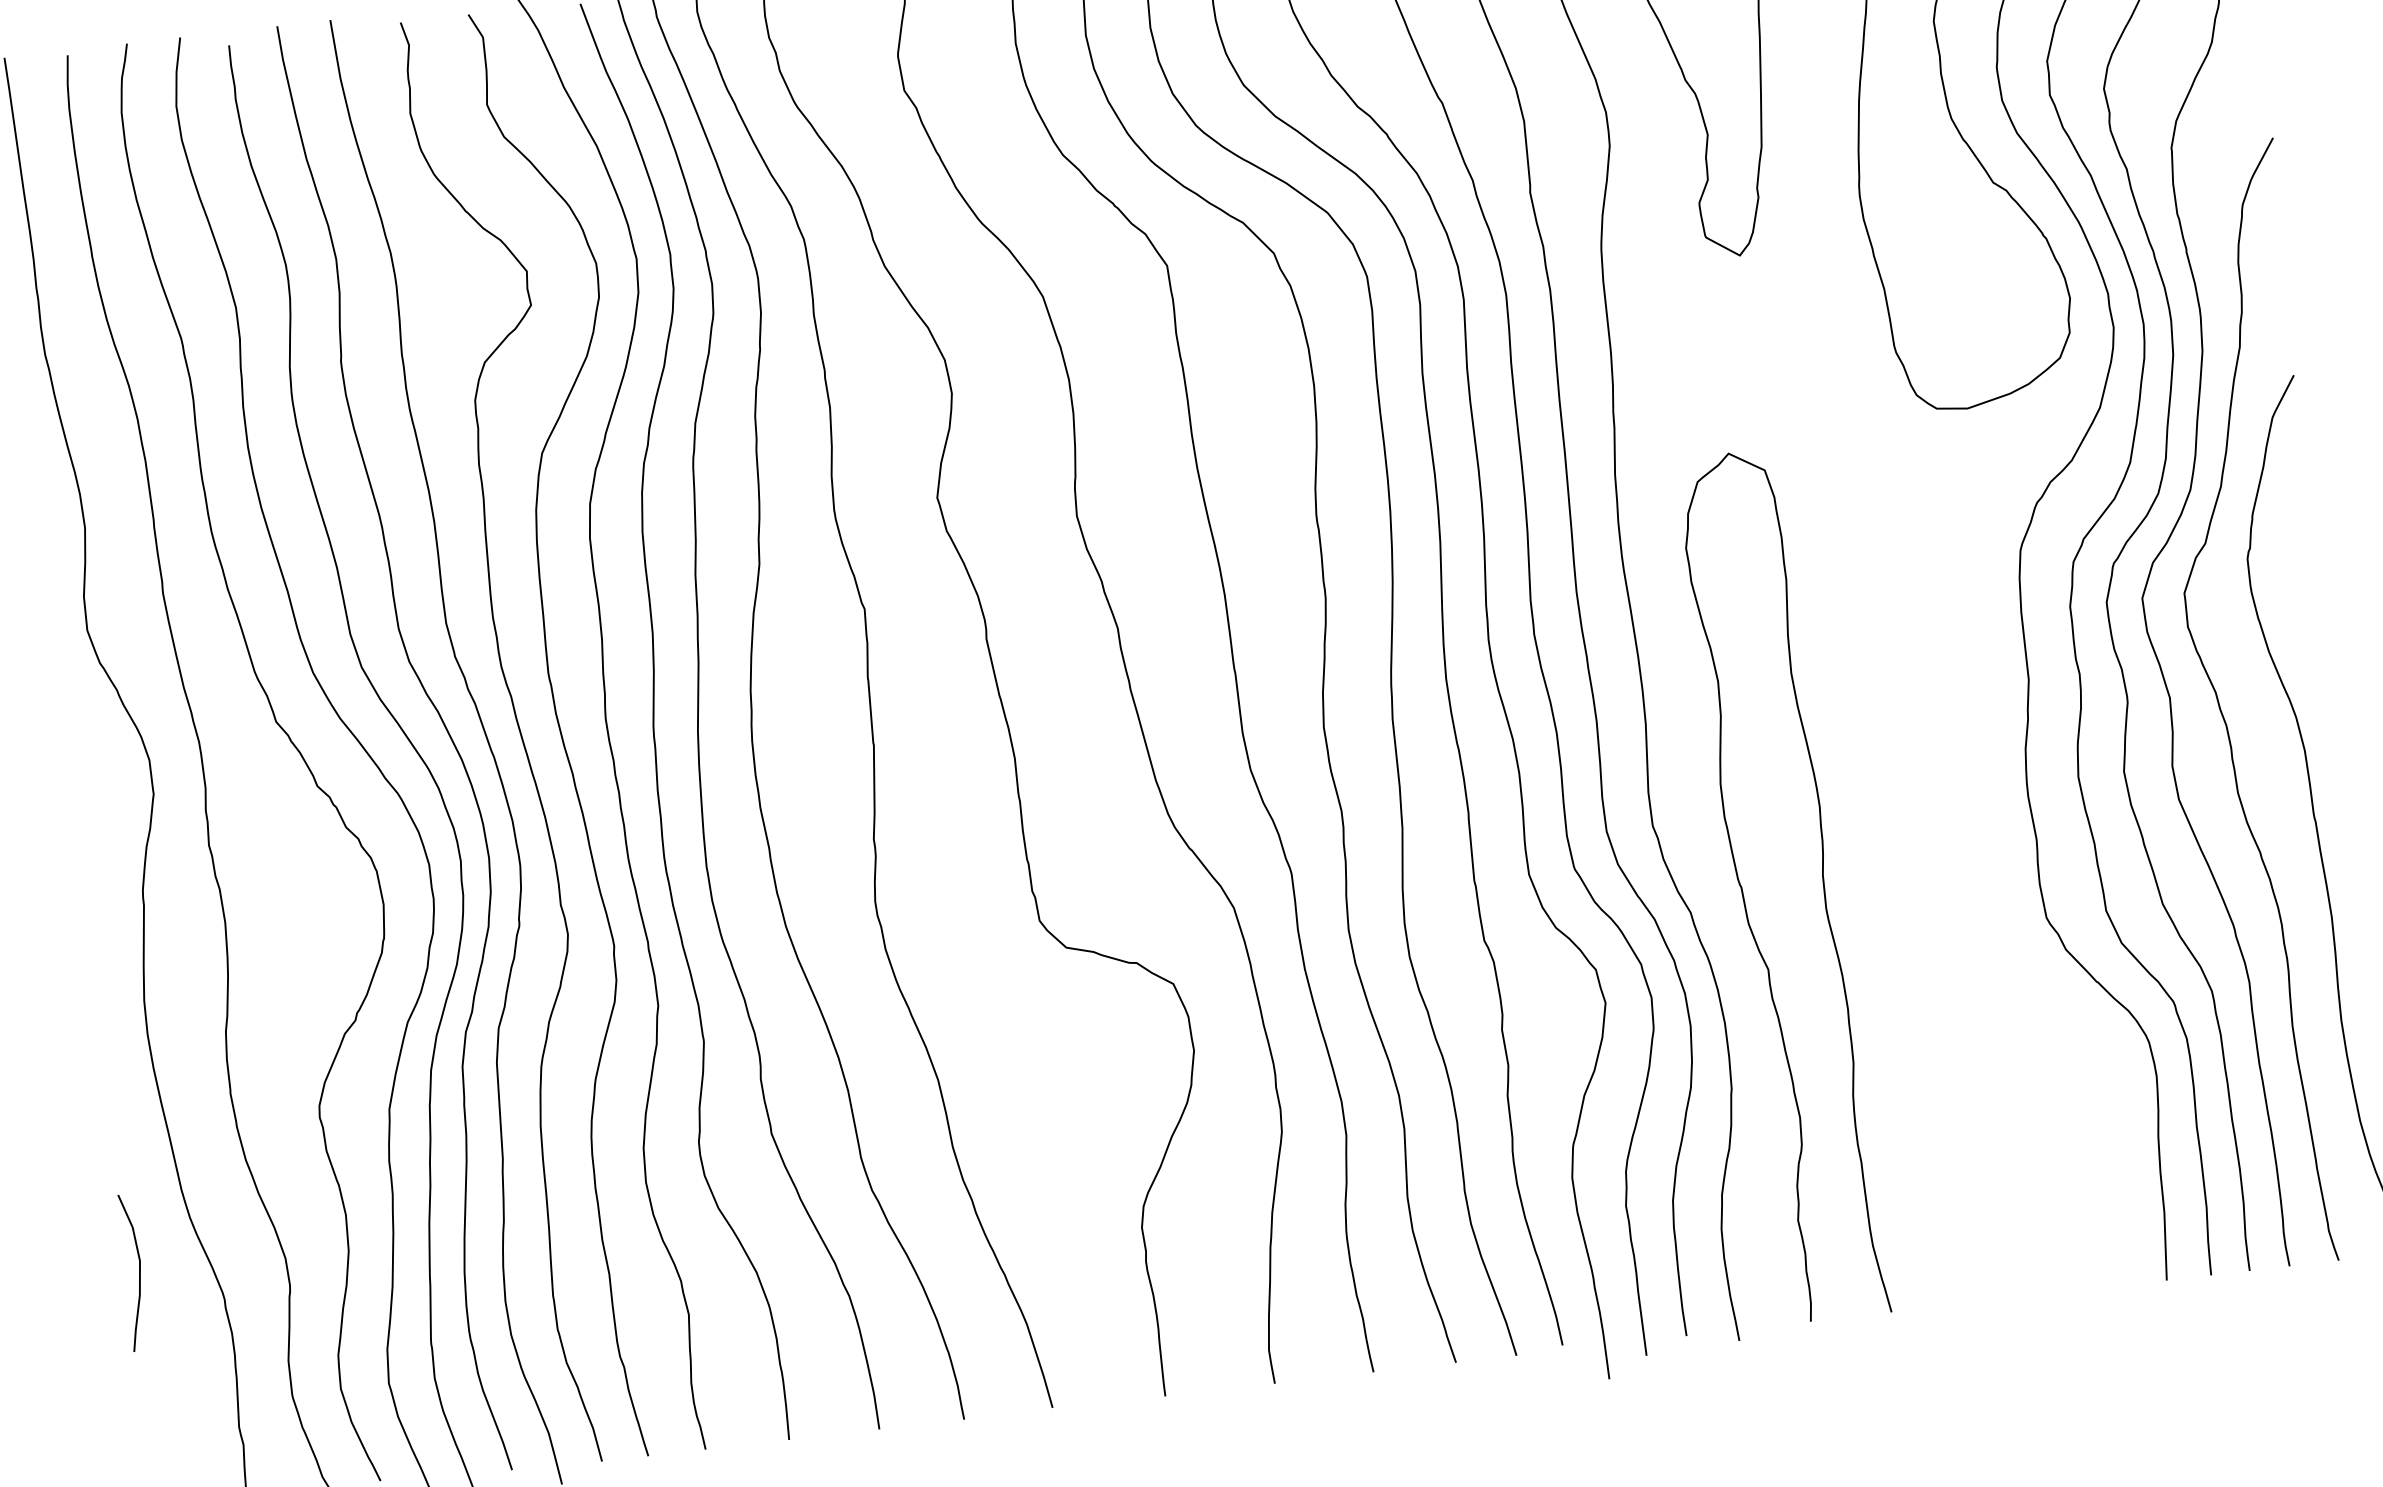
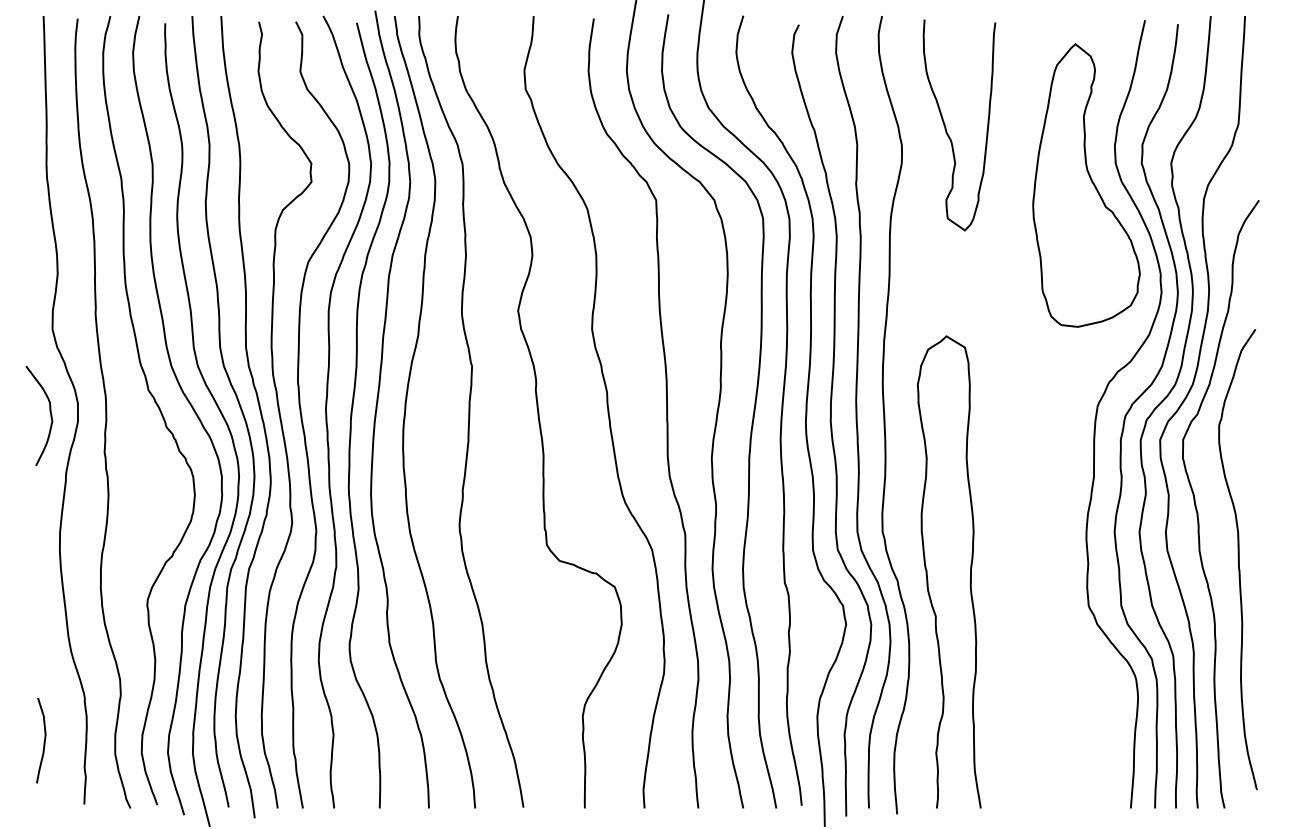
curve: (99, 781) -> (49, 411), added
curve: (137, 1275) -> (43, 742), moved

